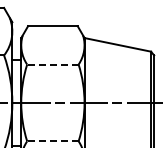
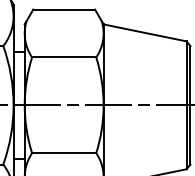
line: (52, 64) -> (63, 57), dashed -> solid
line: (52, 141) -> (63, 153), dashed -> solid

